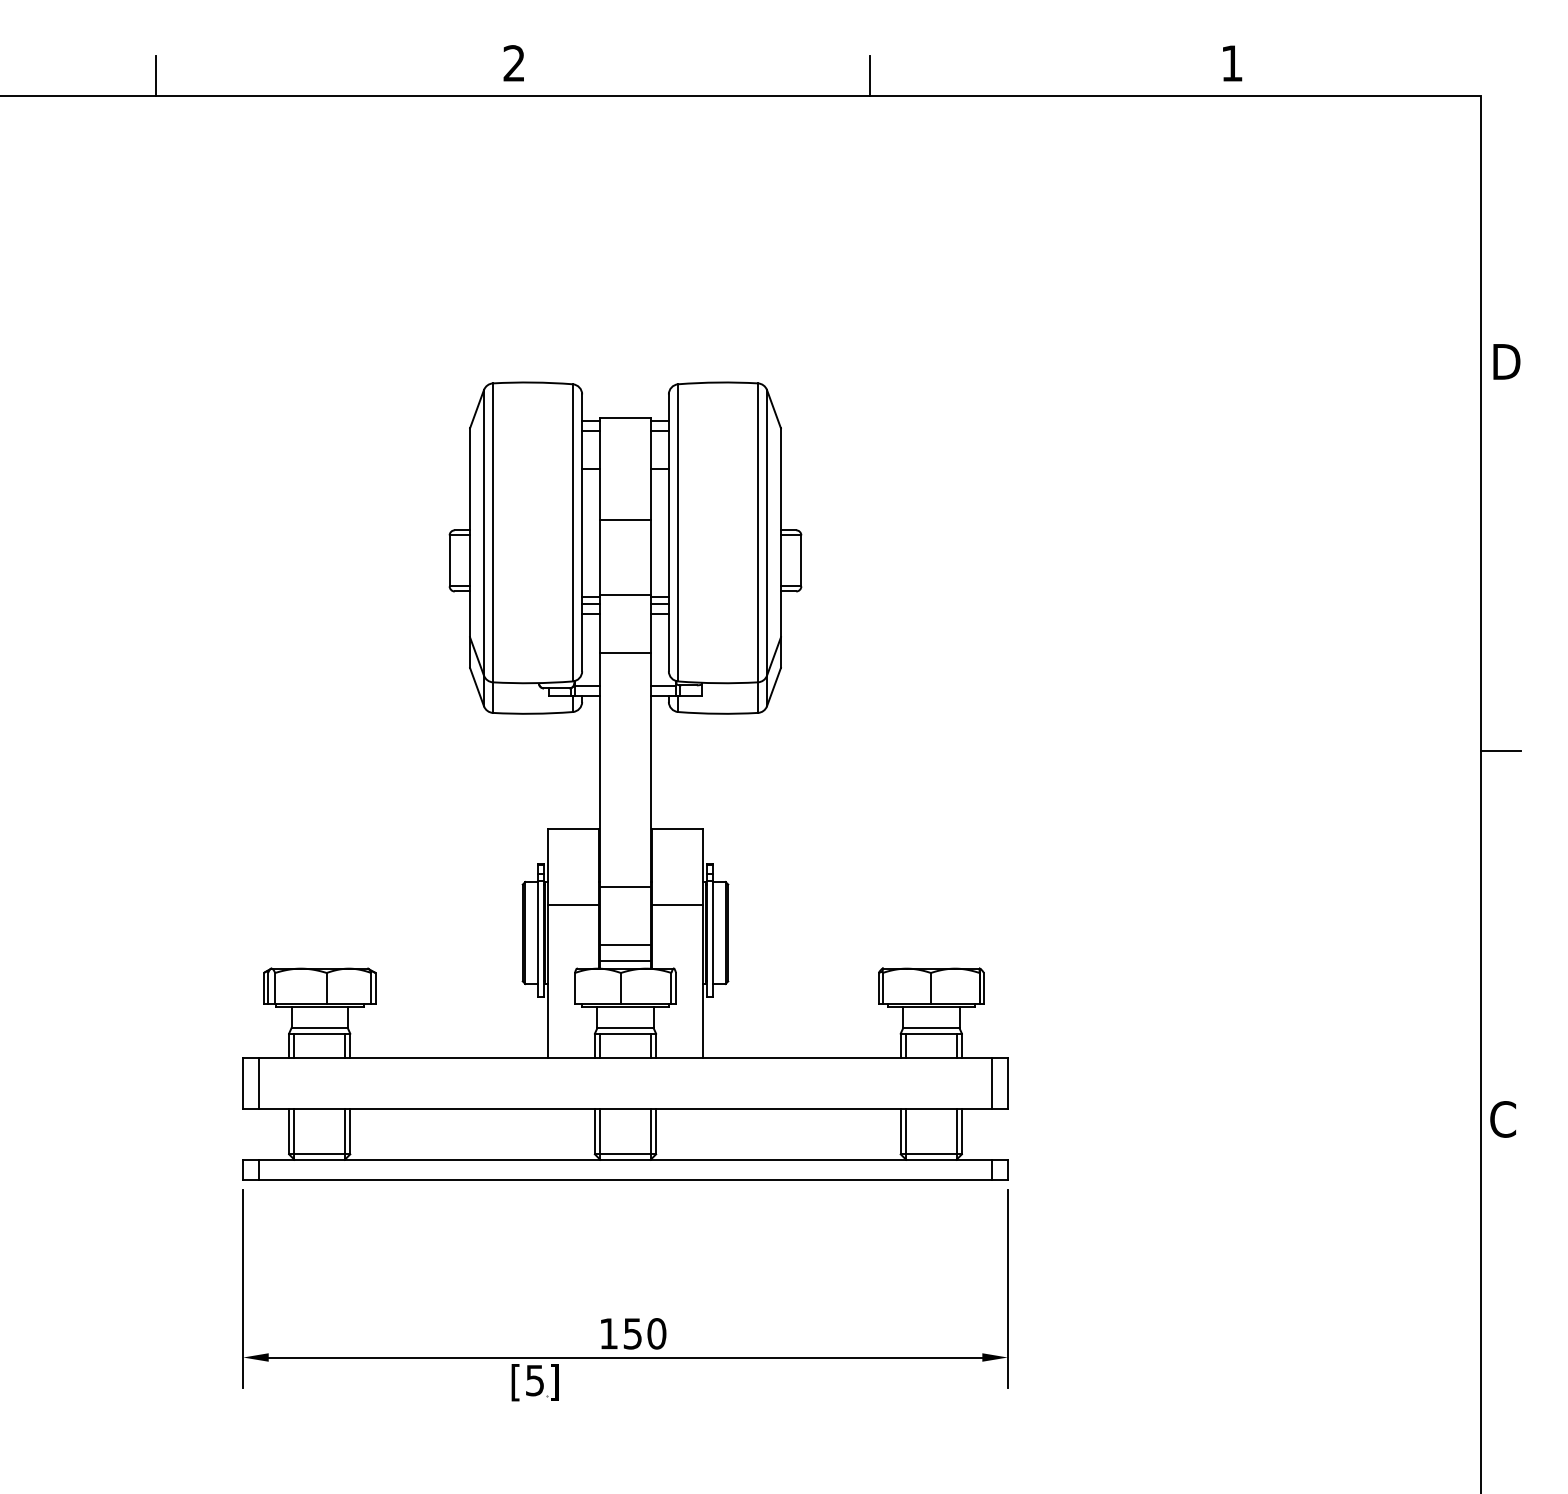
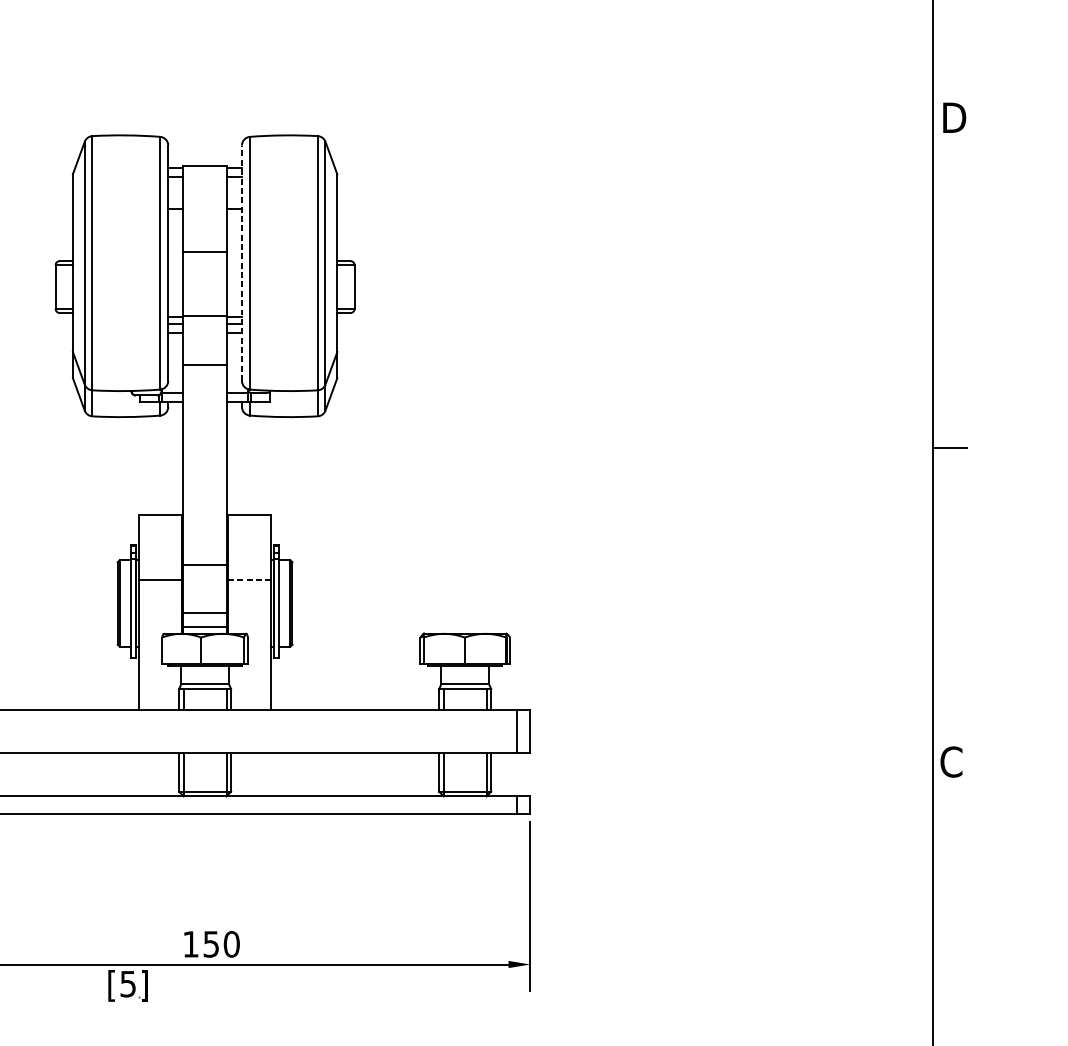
line: (668, 532) -> (241, 262), solid -> dashed
line: (678, 904) -> (250, 579), solid -> dashed

